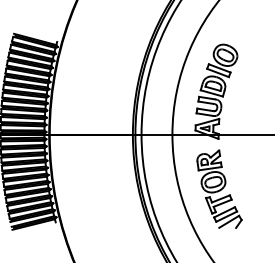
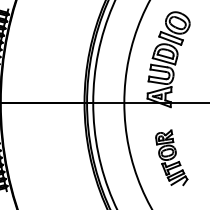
part: (219, 188) -> (171, 157), size x0.7

